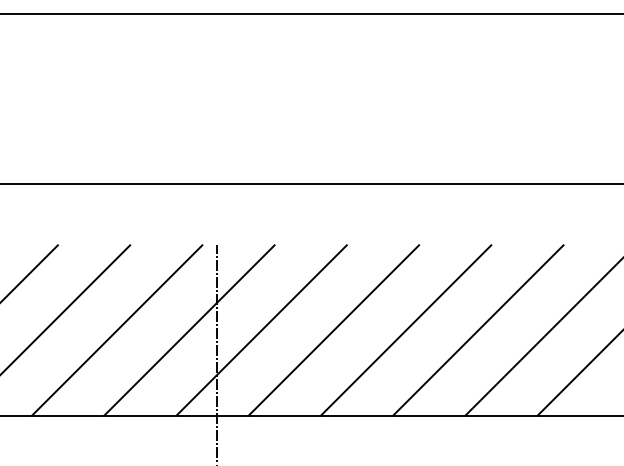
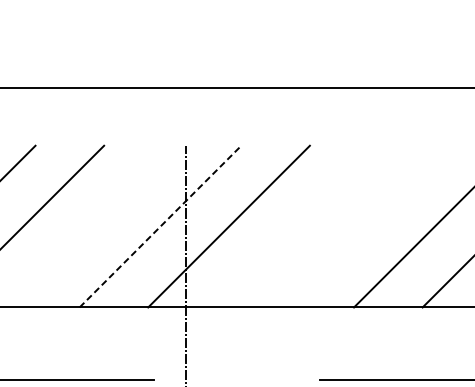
line: (117, 330) -> (92, 226), removed
line: (189, 330) -> (160, 226), solid -> dashed
line: (333, 330) -> (297, 226), removed
line: (406, 330) -> (366, 226), removed

